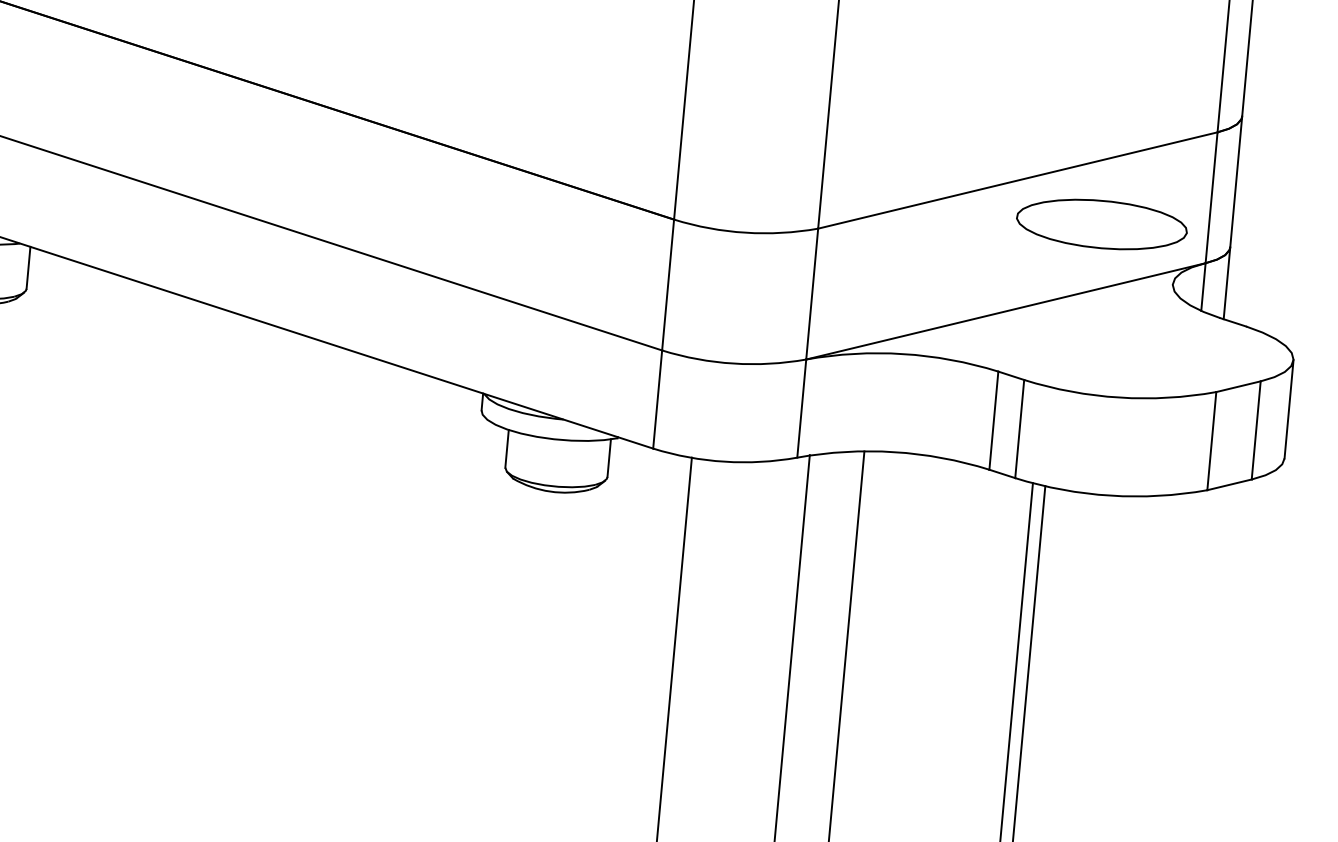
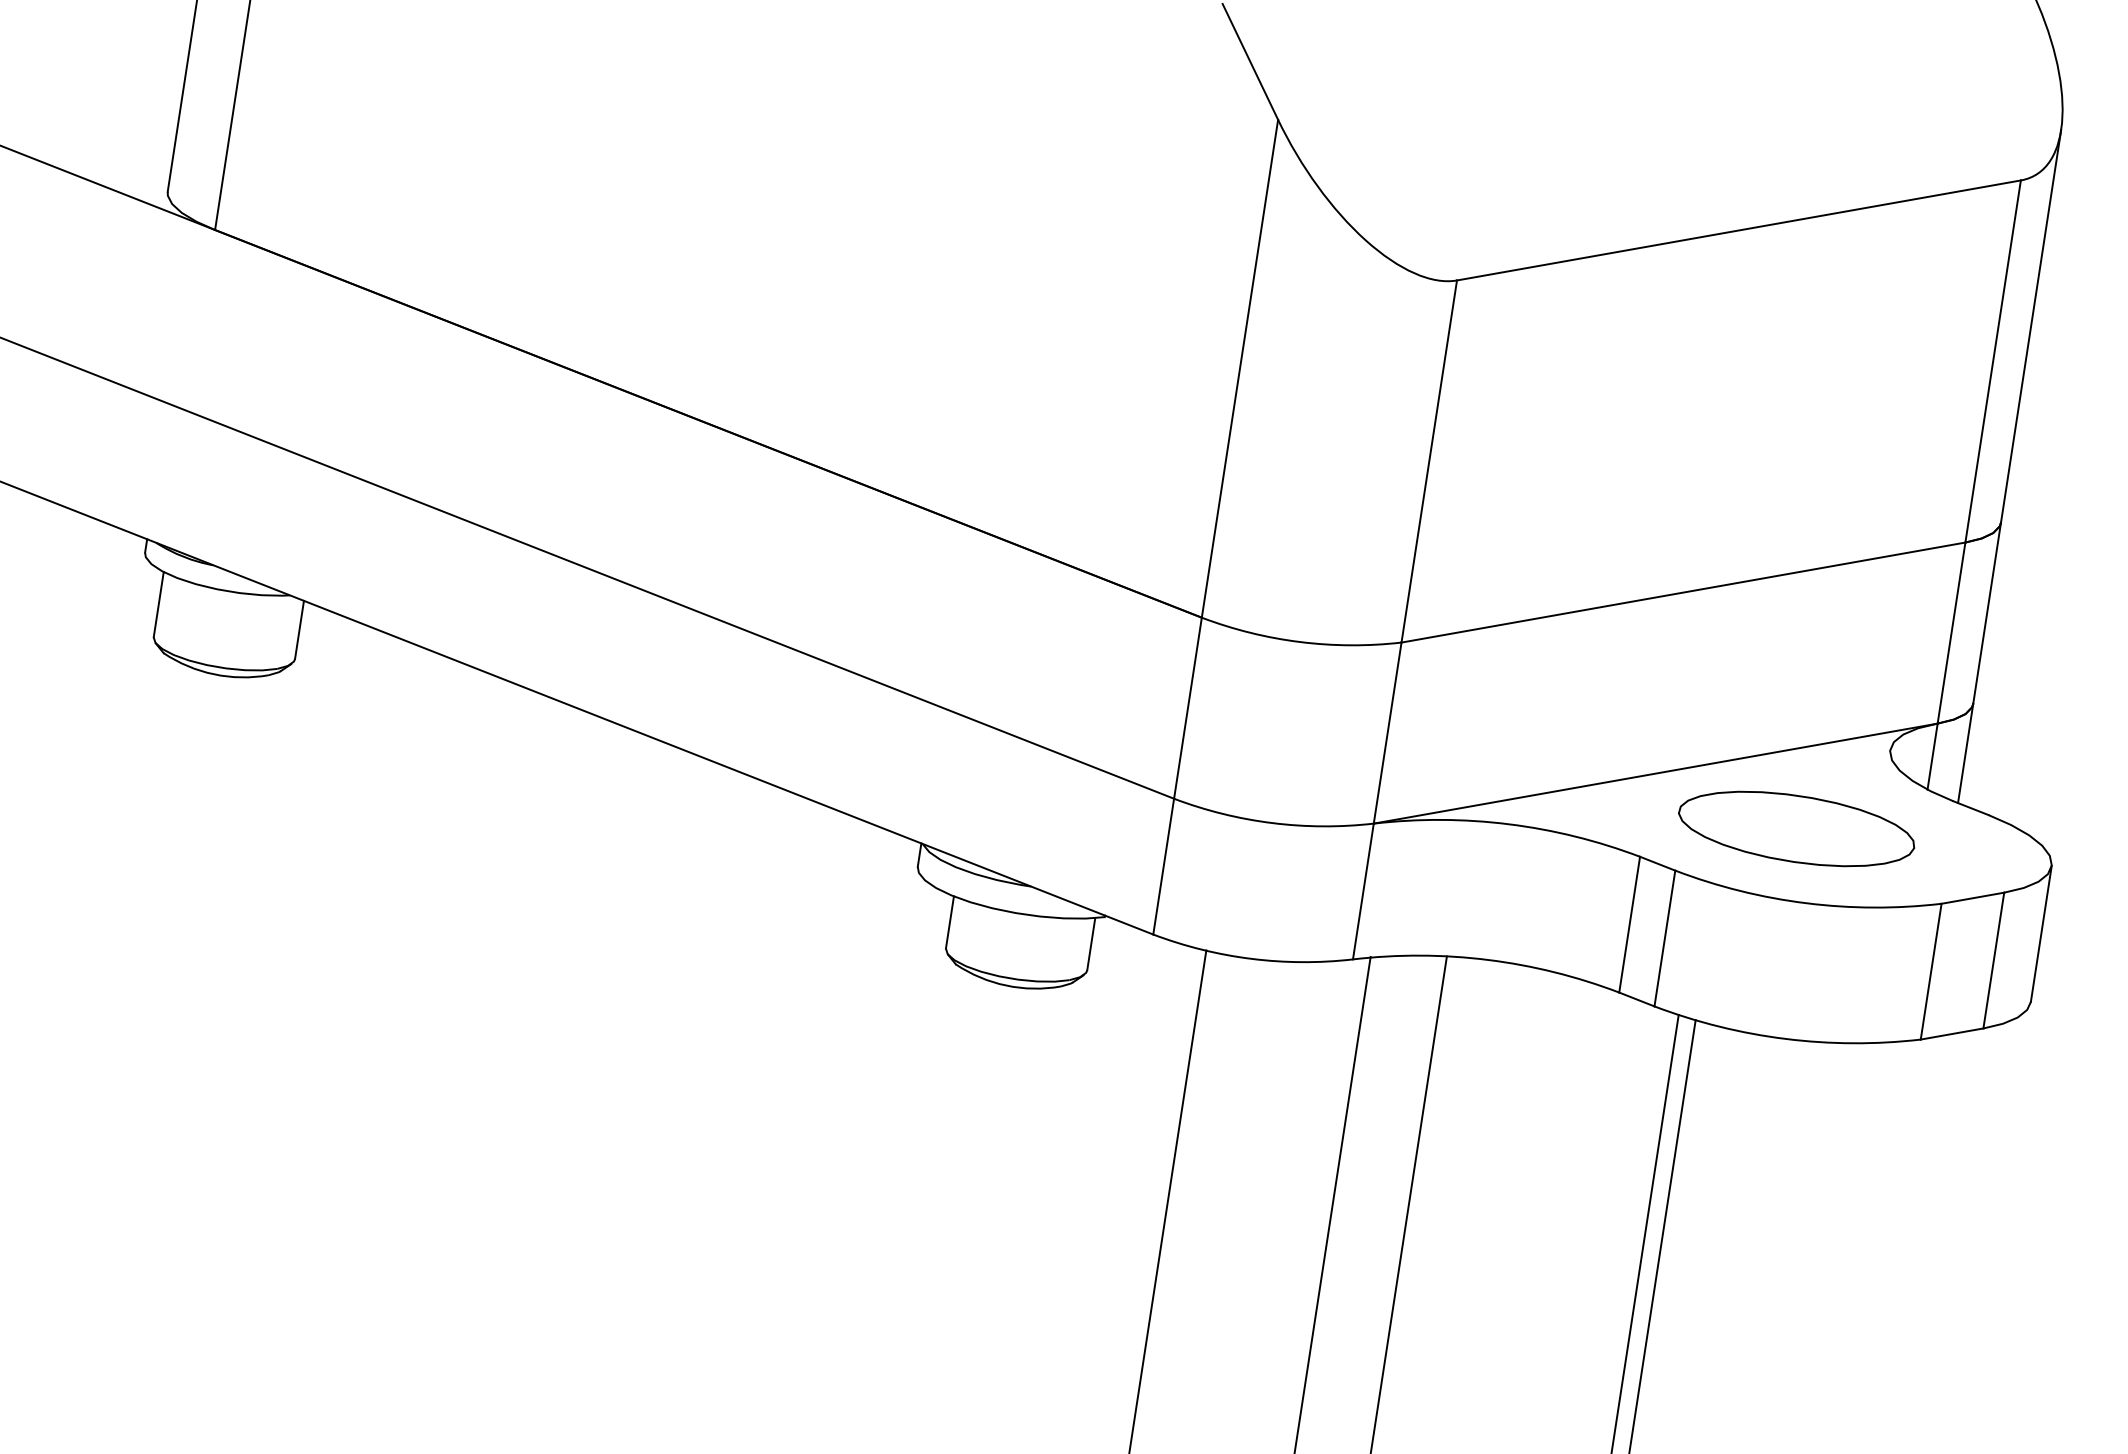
part: (1101, 224) -> (1796, 828), moved

